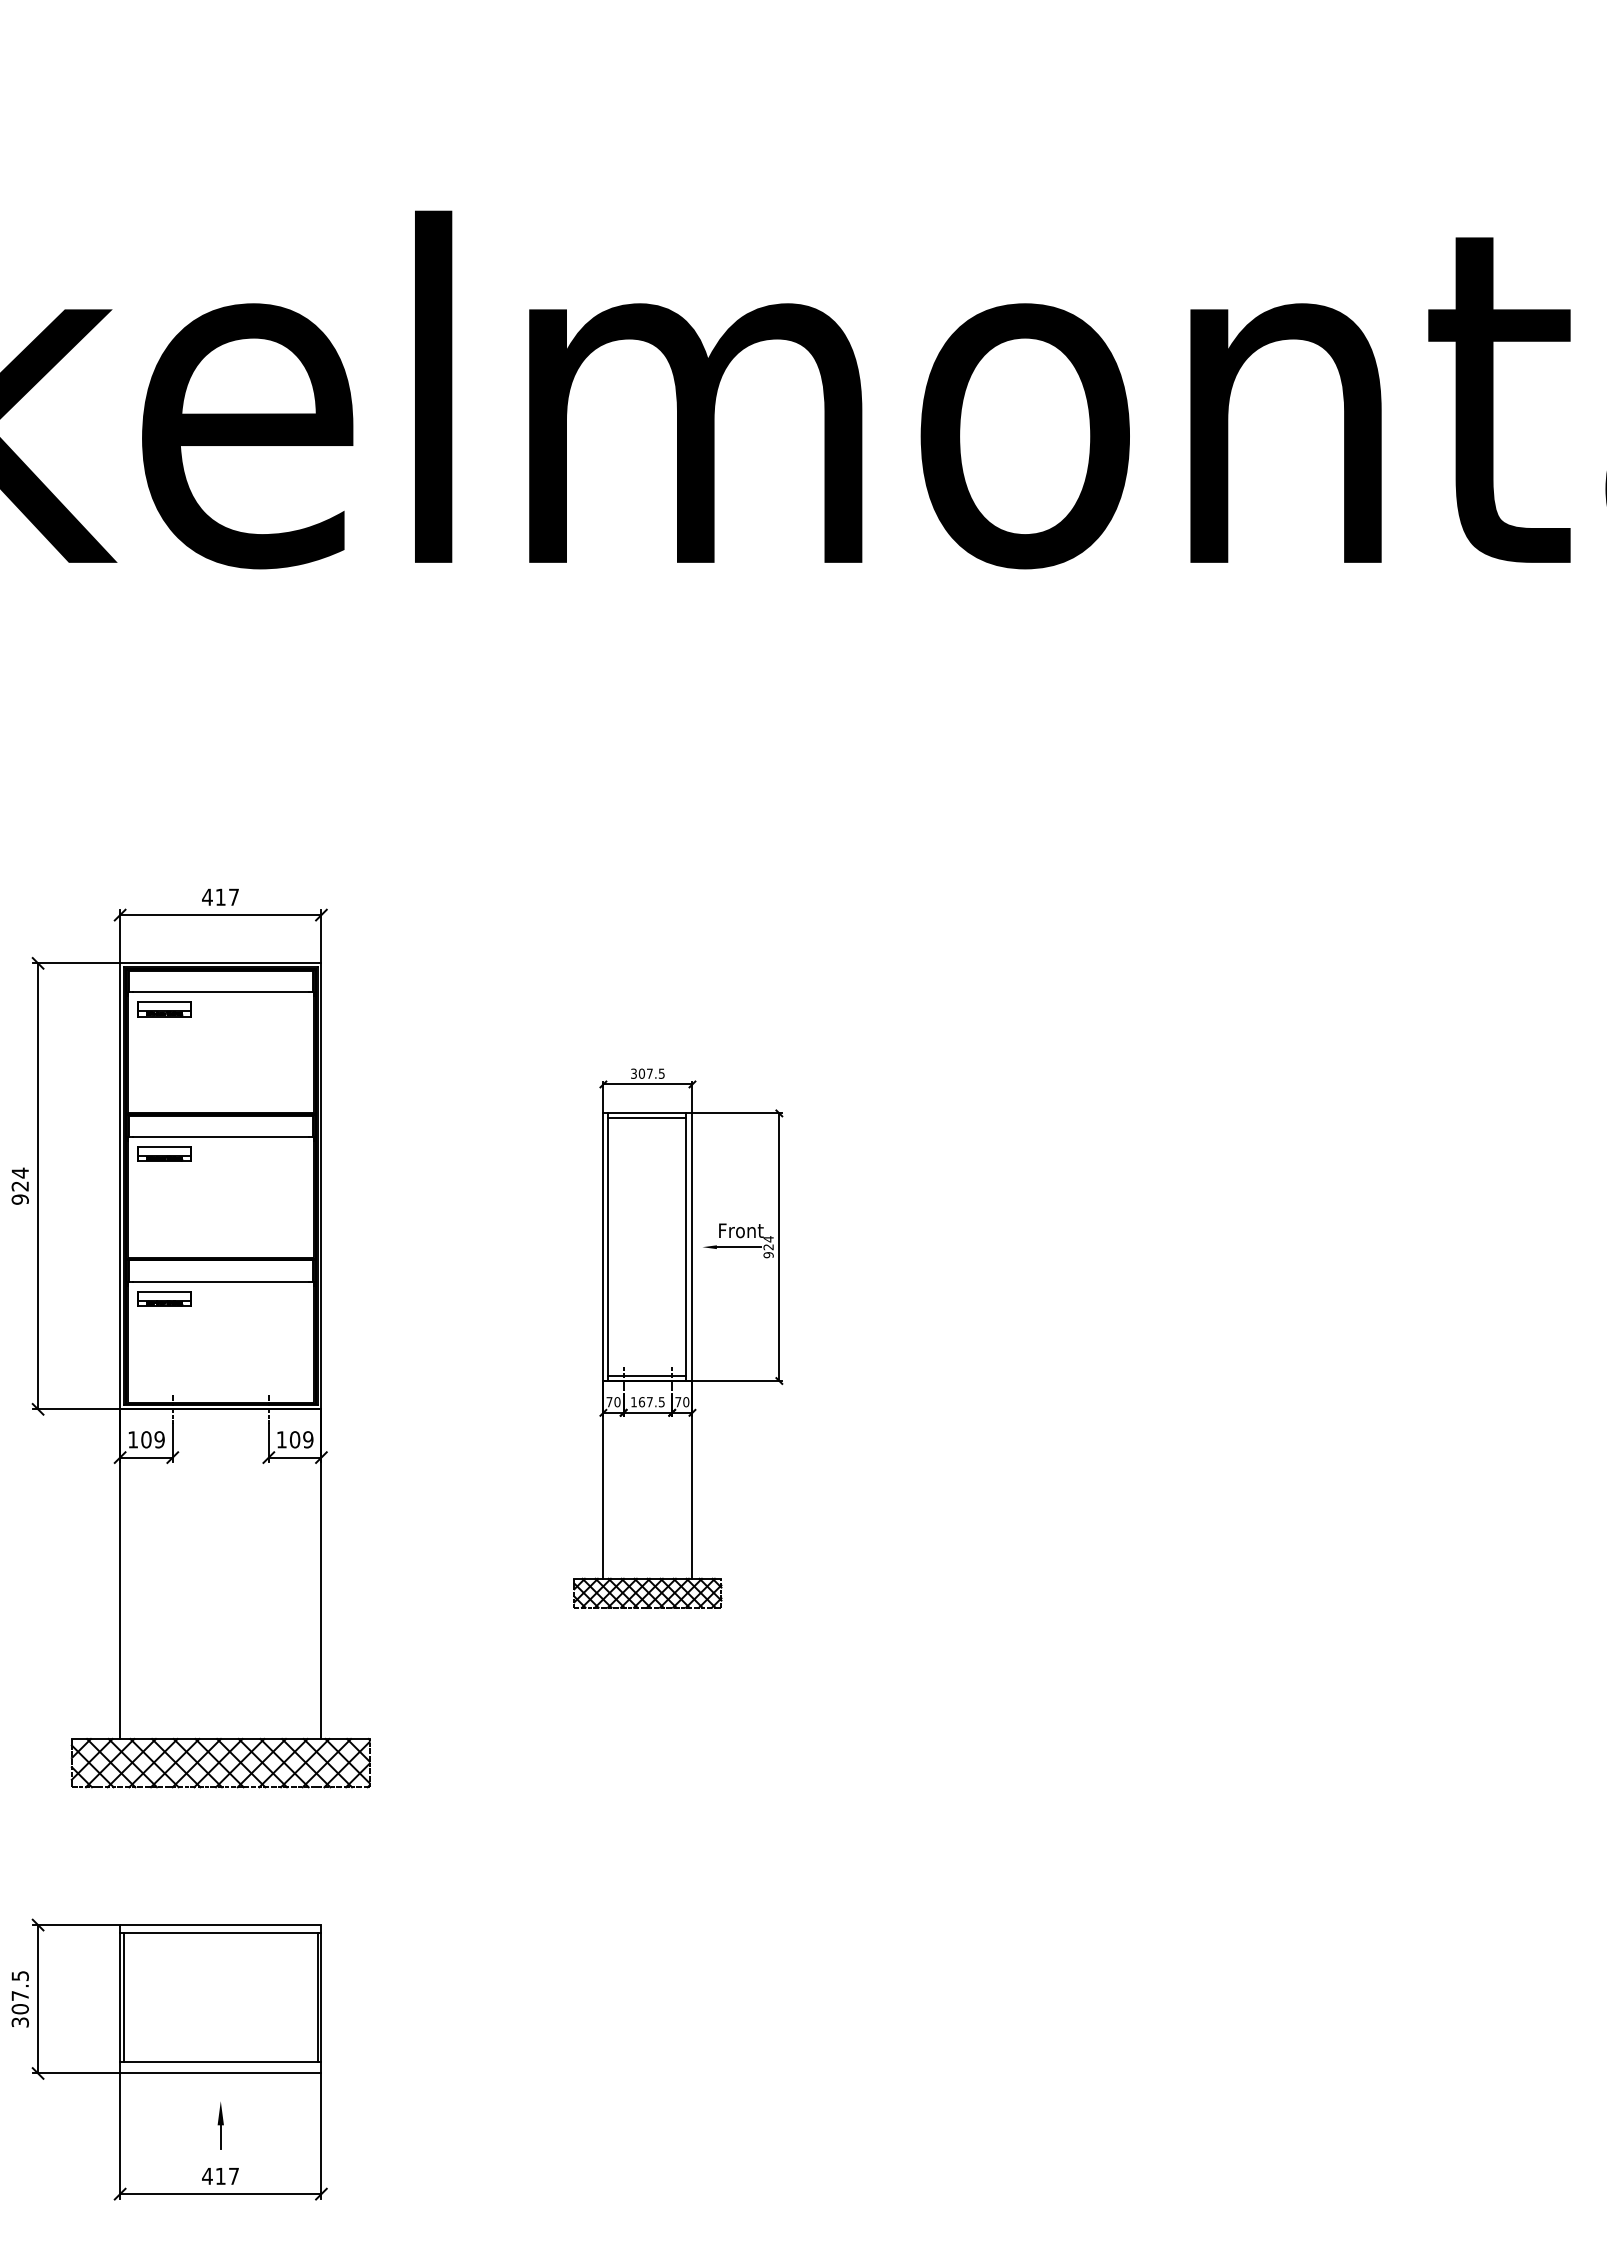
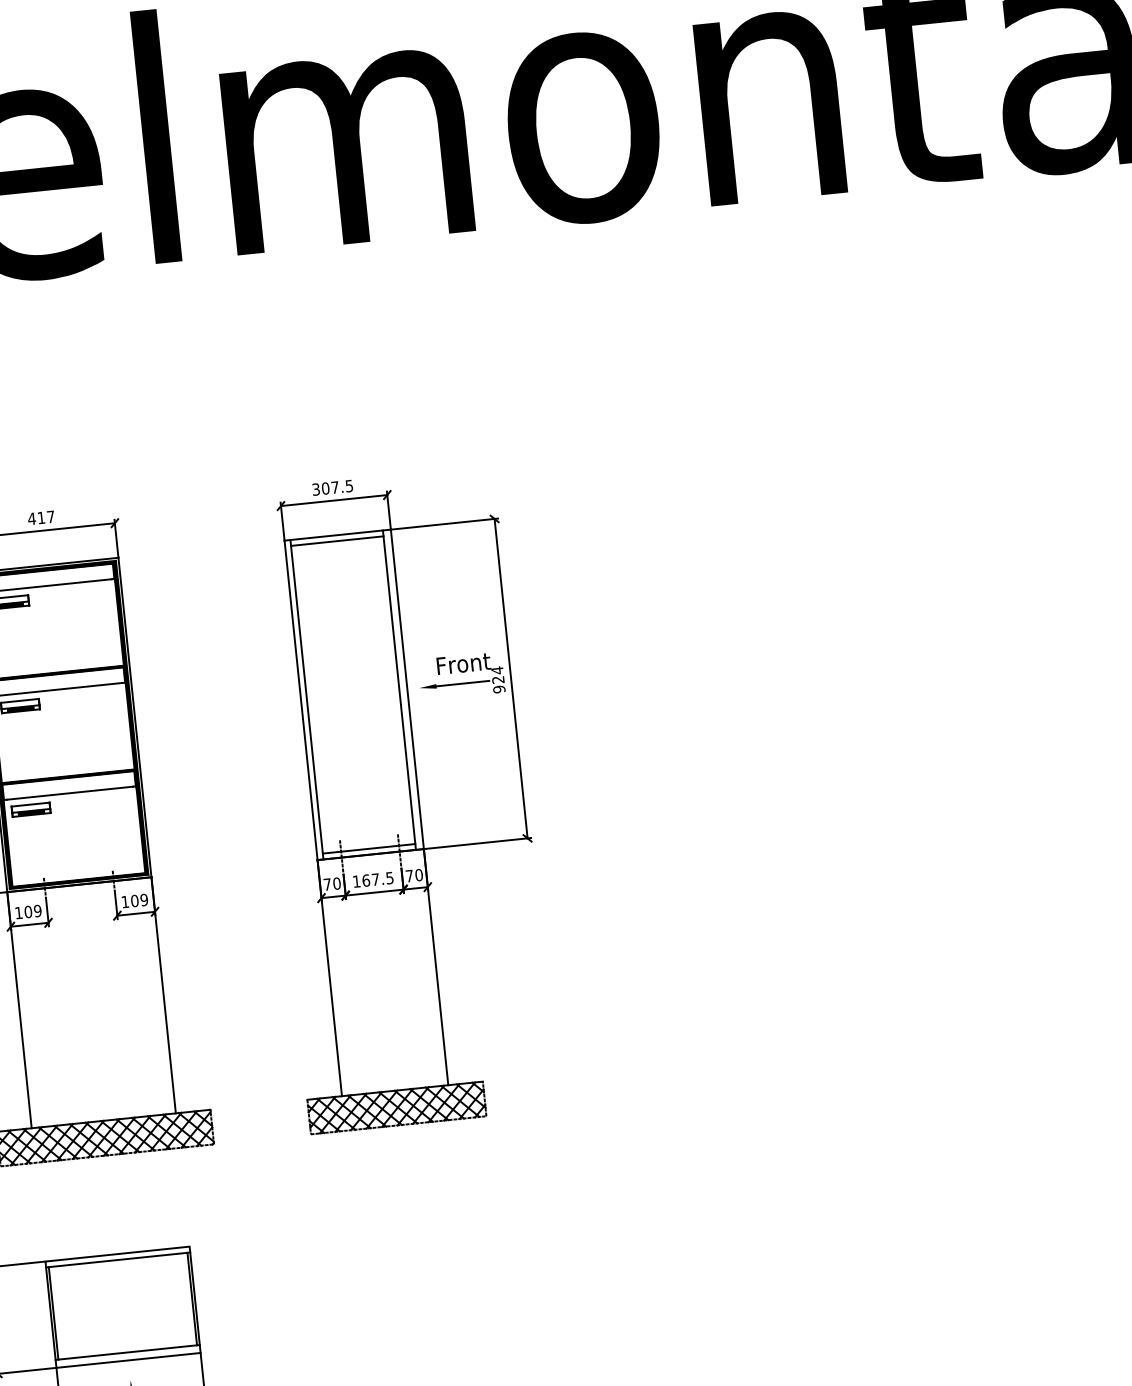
part: (678, 1338) -> (401, 800), size x1.67

